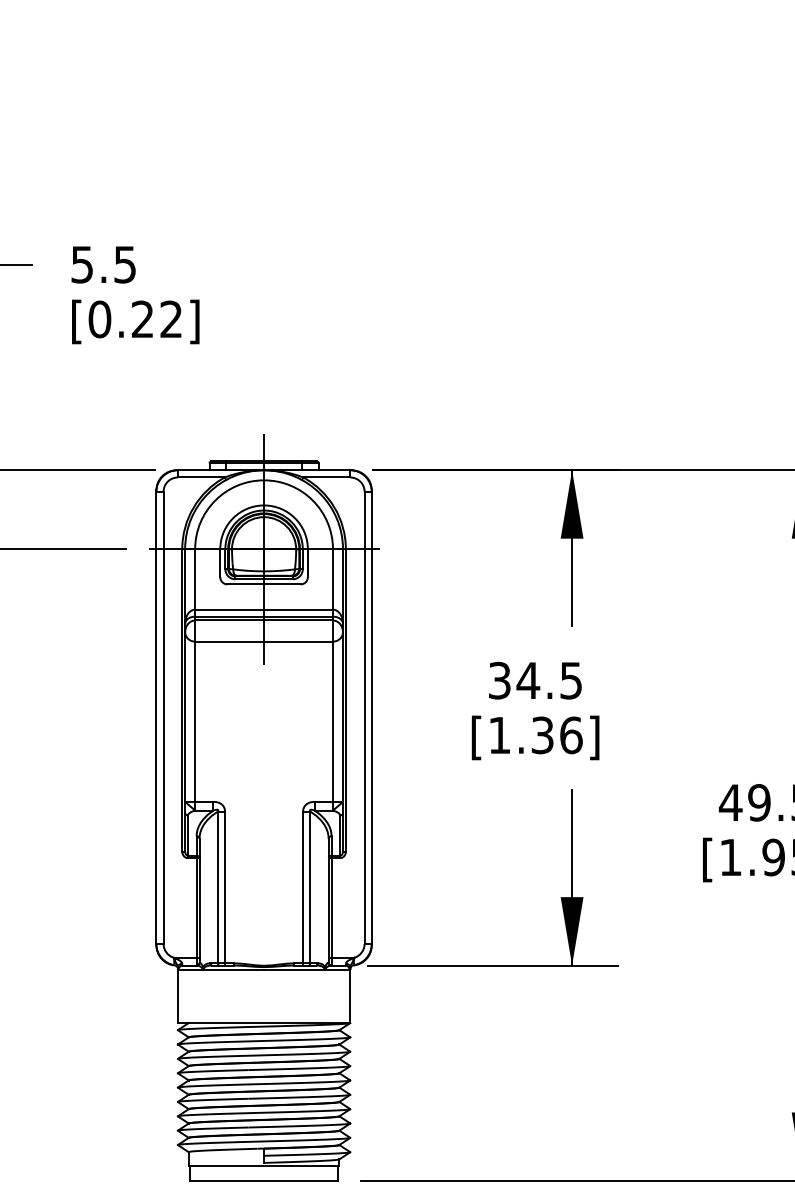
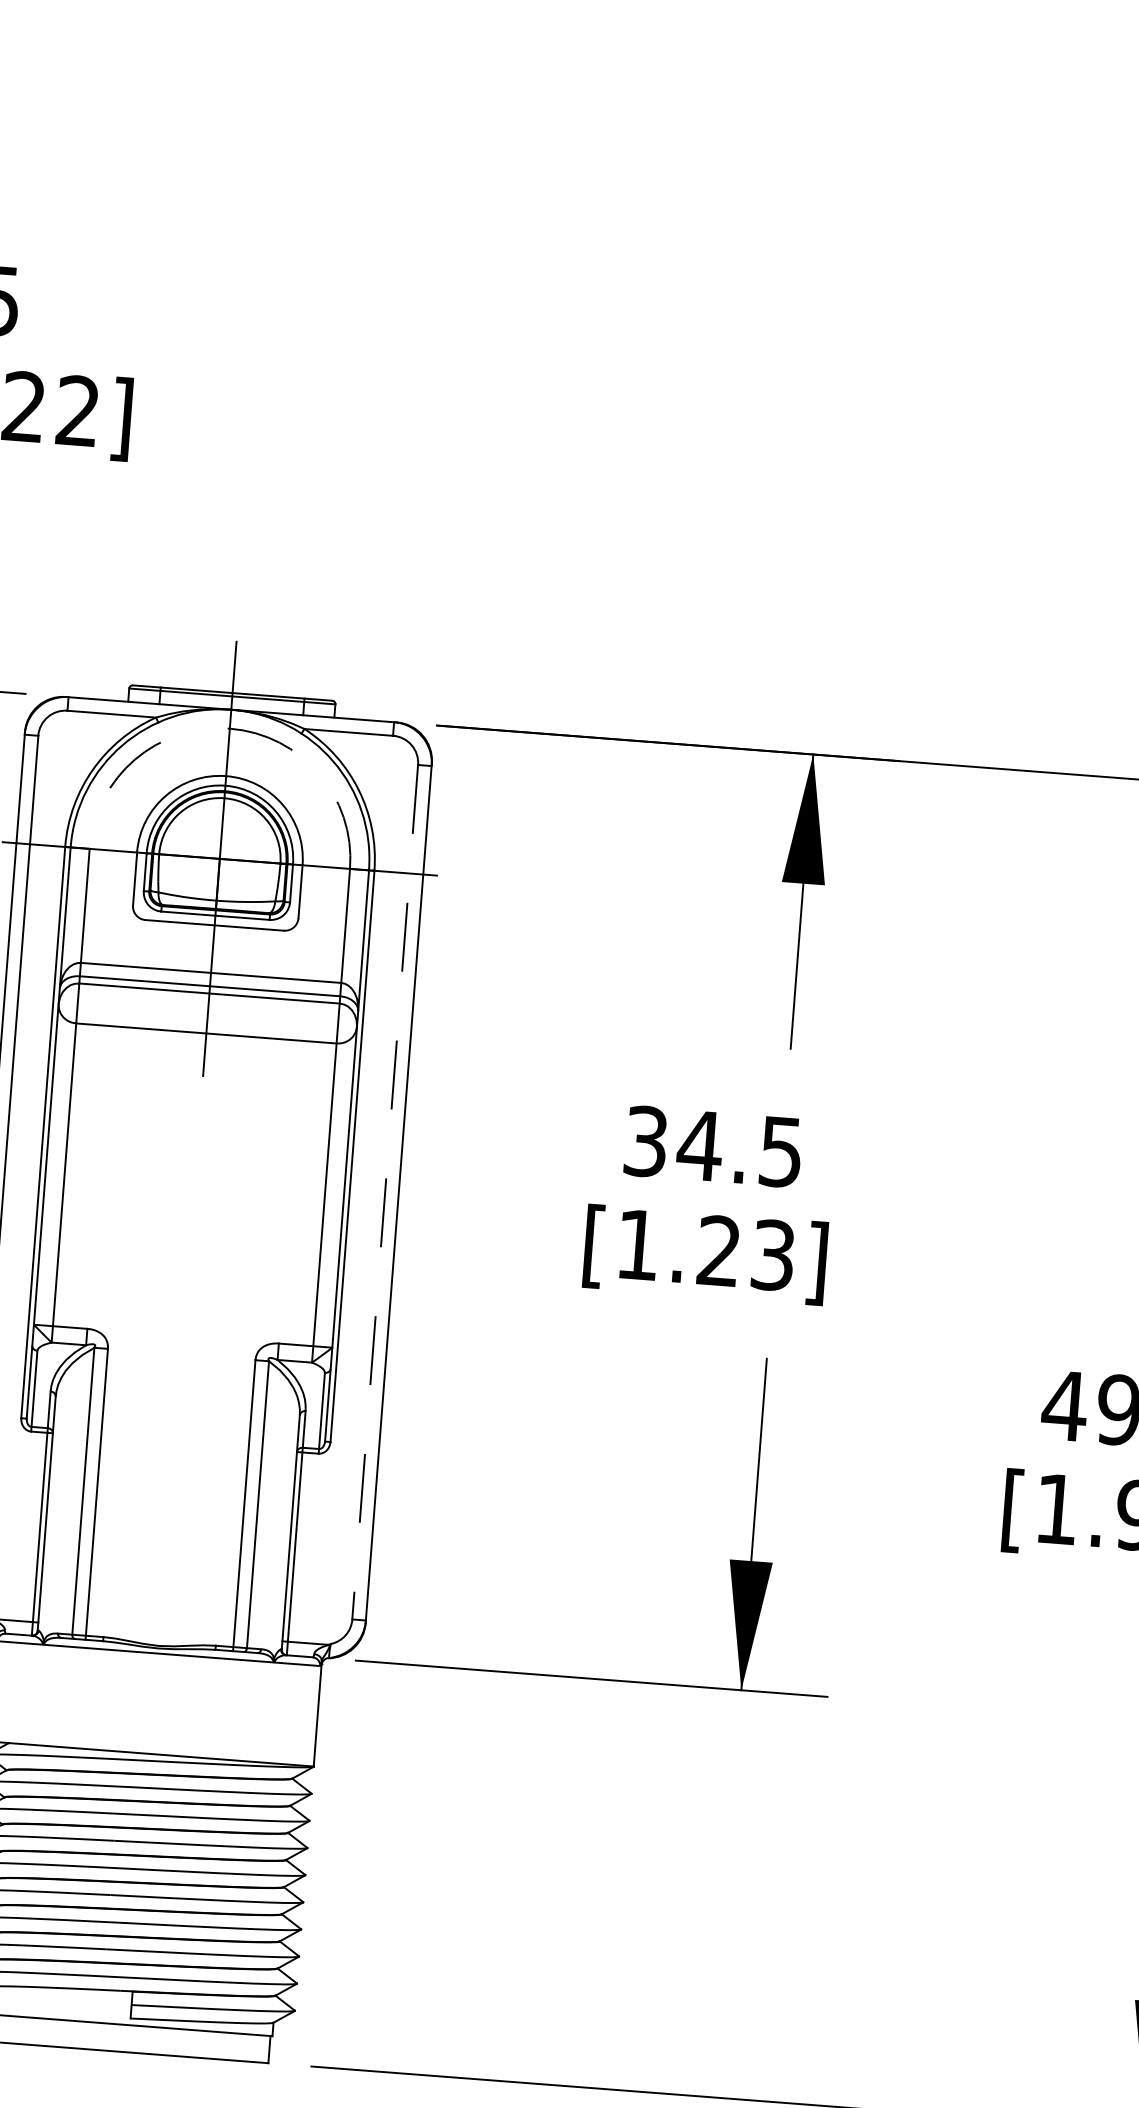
arc: (264, 480) -> (230, 729), solid -> dashed
line: (364, 718) -> (384, 1193), solid -> dashed
text: (556, 735) -> (745, 1253), [1.36] -> [1.23]

